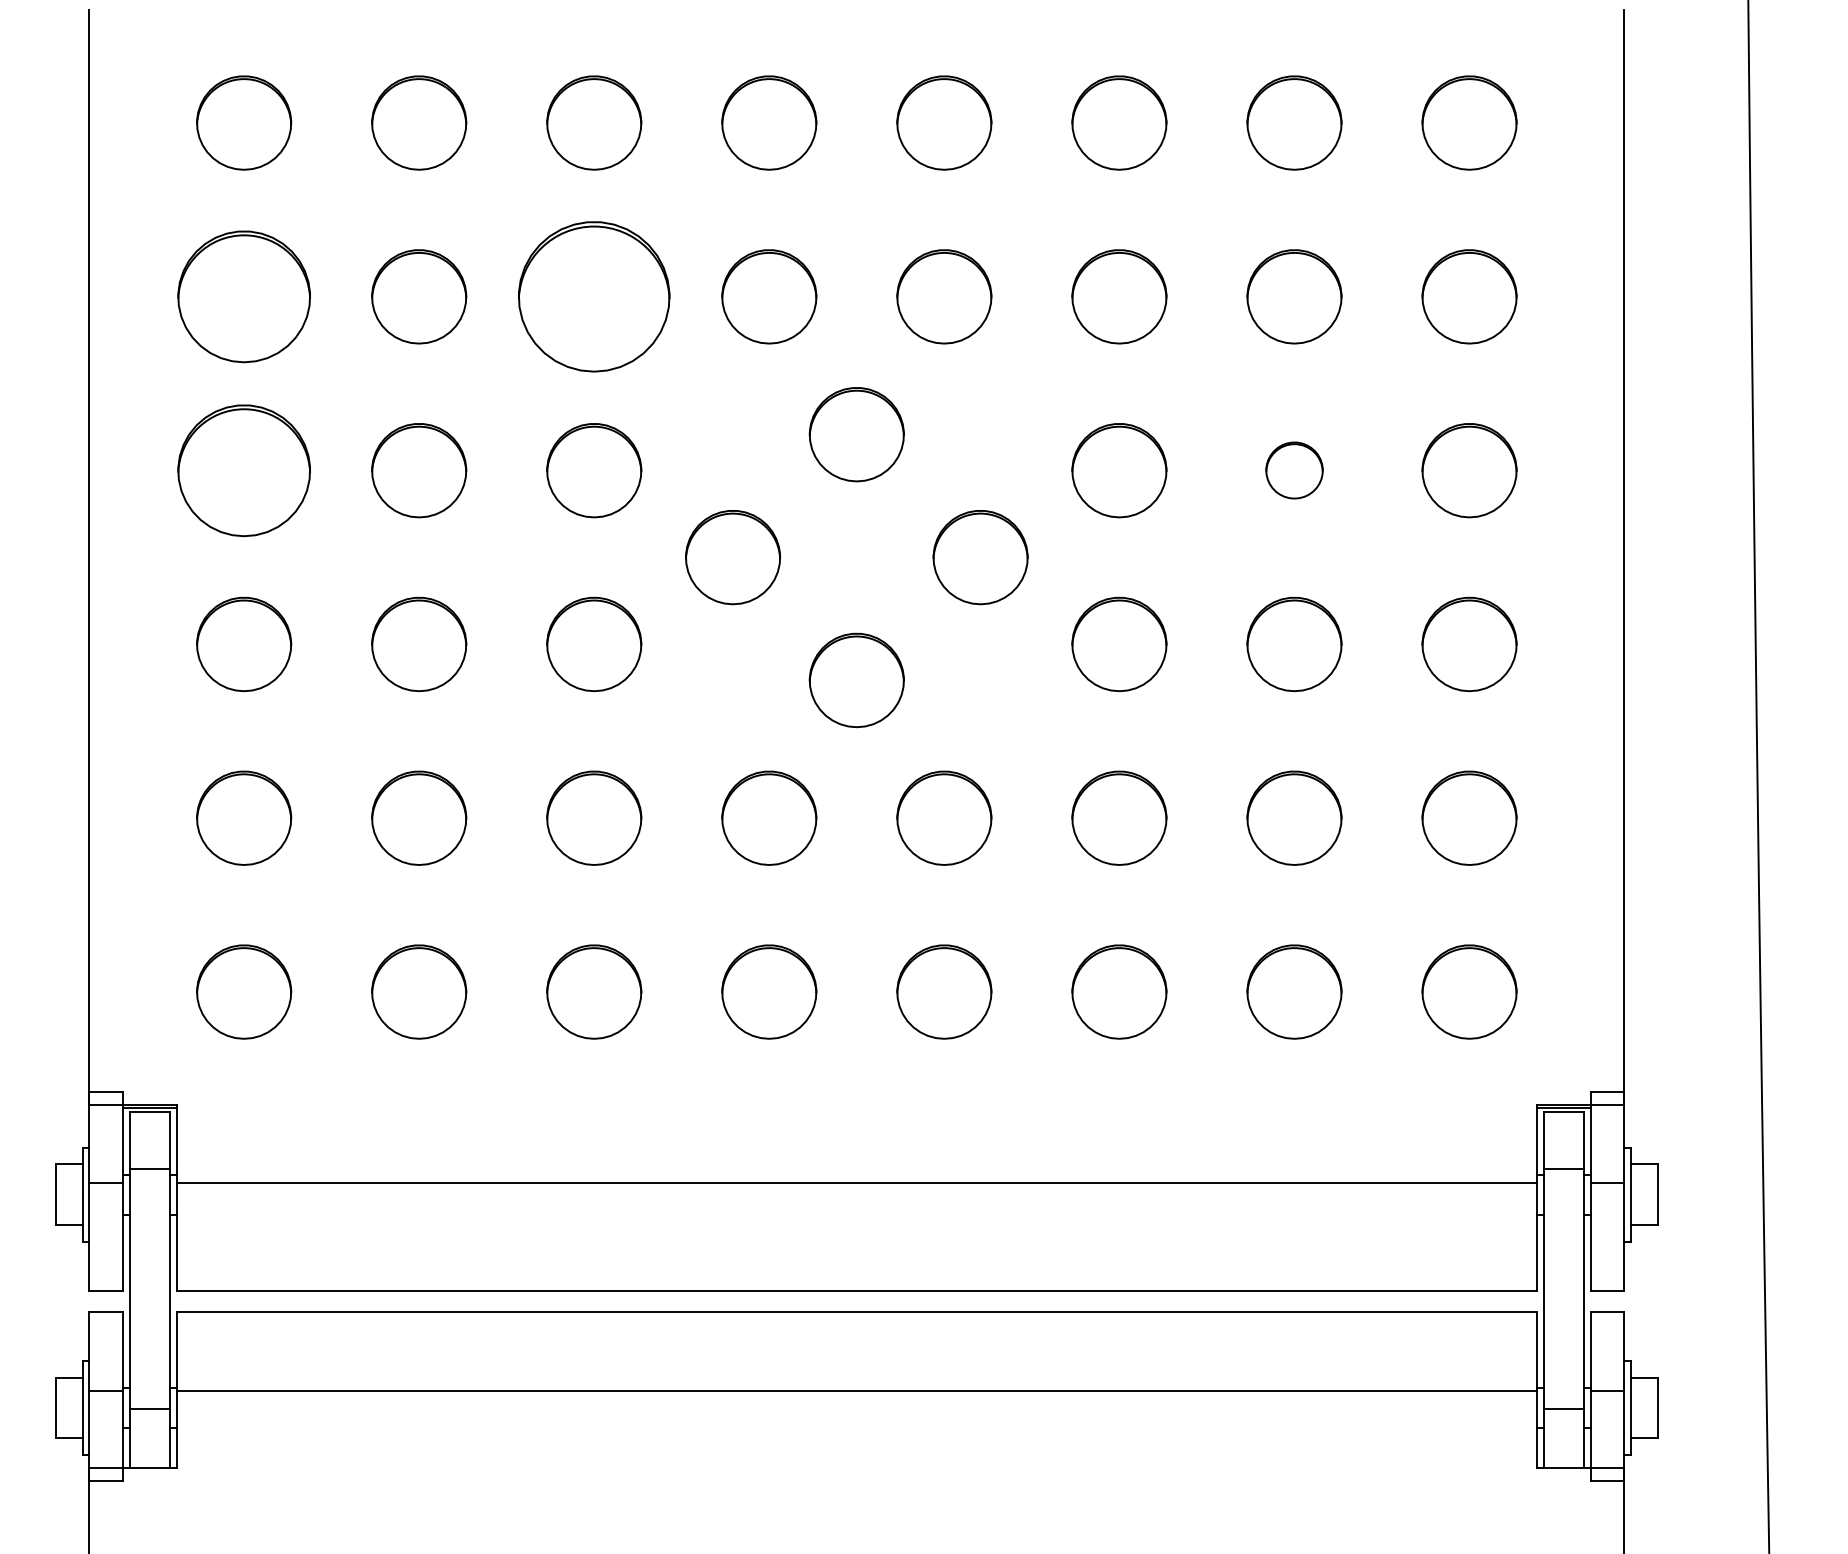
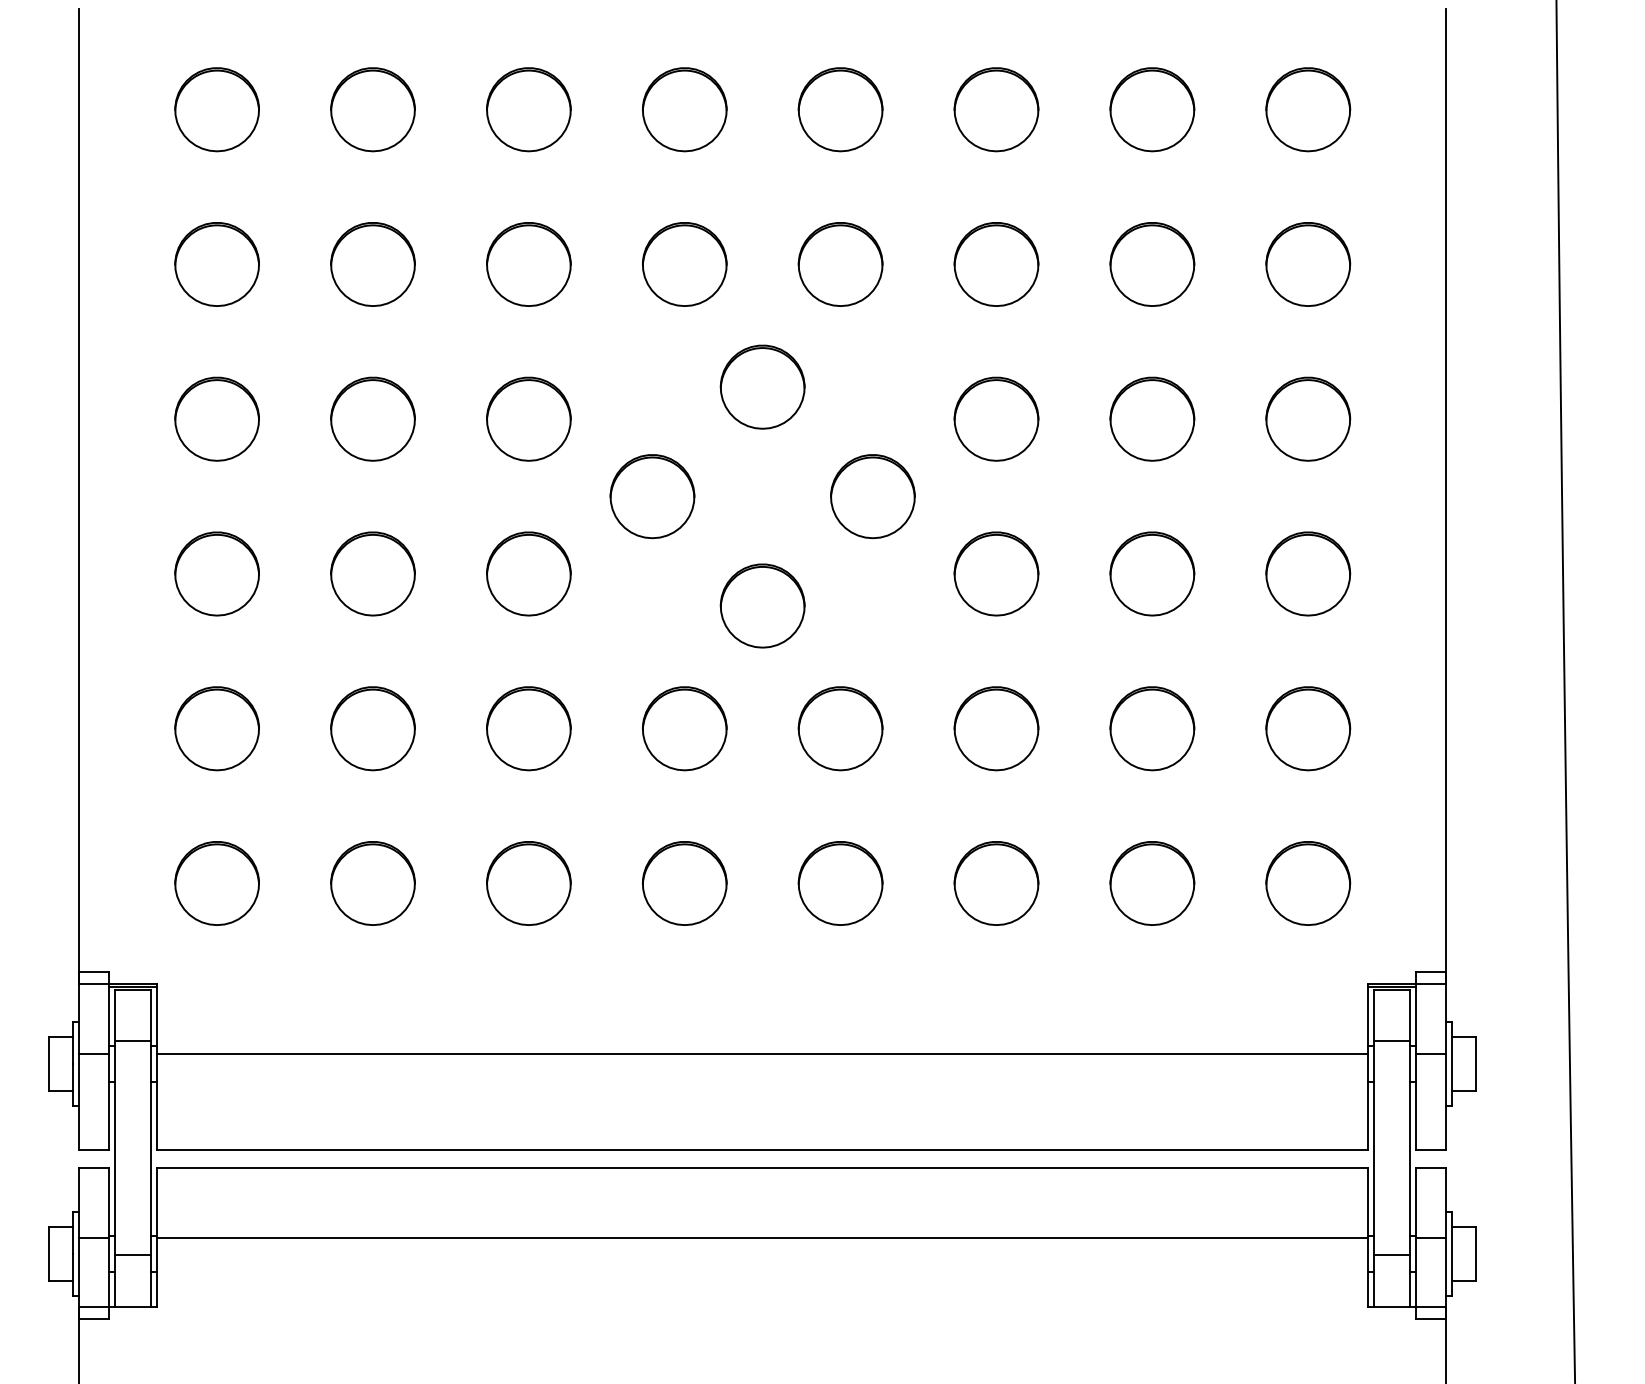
part: (243, 296) -> (216, 264), size x0.71
part: (593, 296) -> (528, 264), size x0.62
part: (243, 469) -> (216, 418), size x0.71
part: (1294, 469) -> (1152, 418), size x1.67

